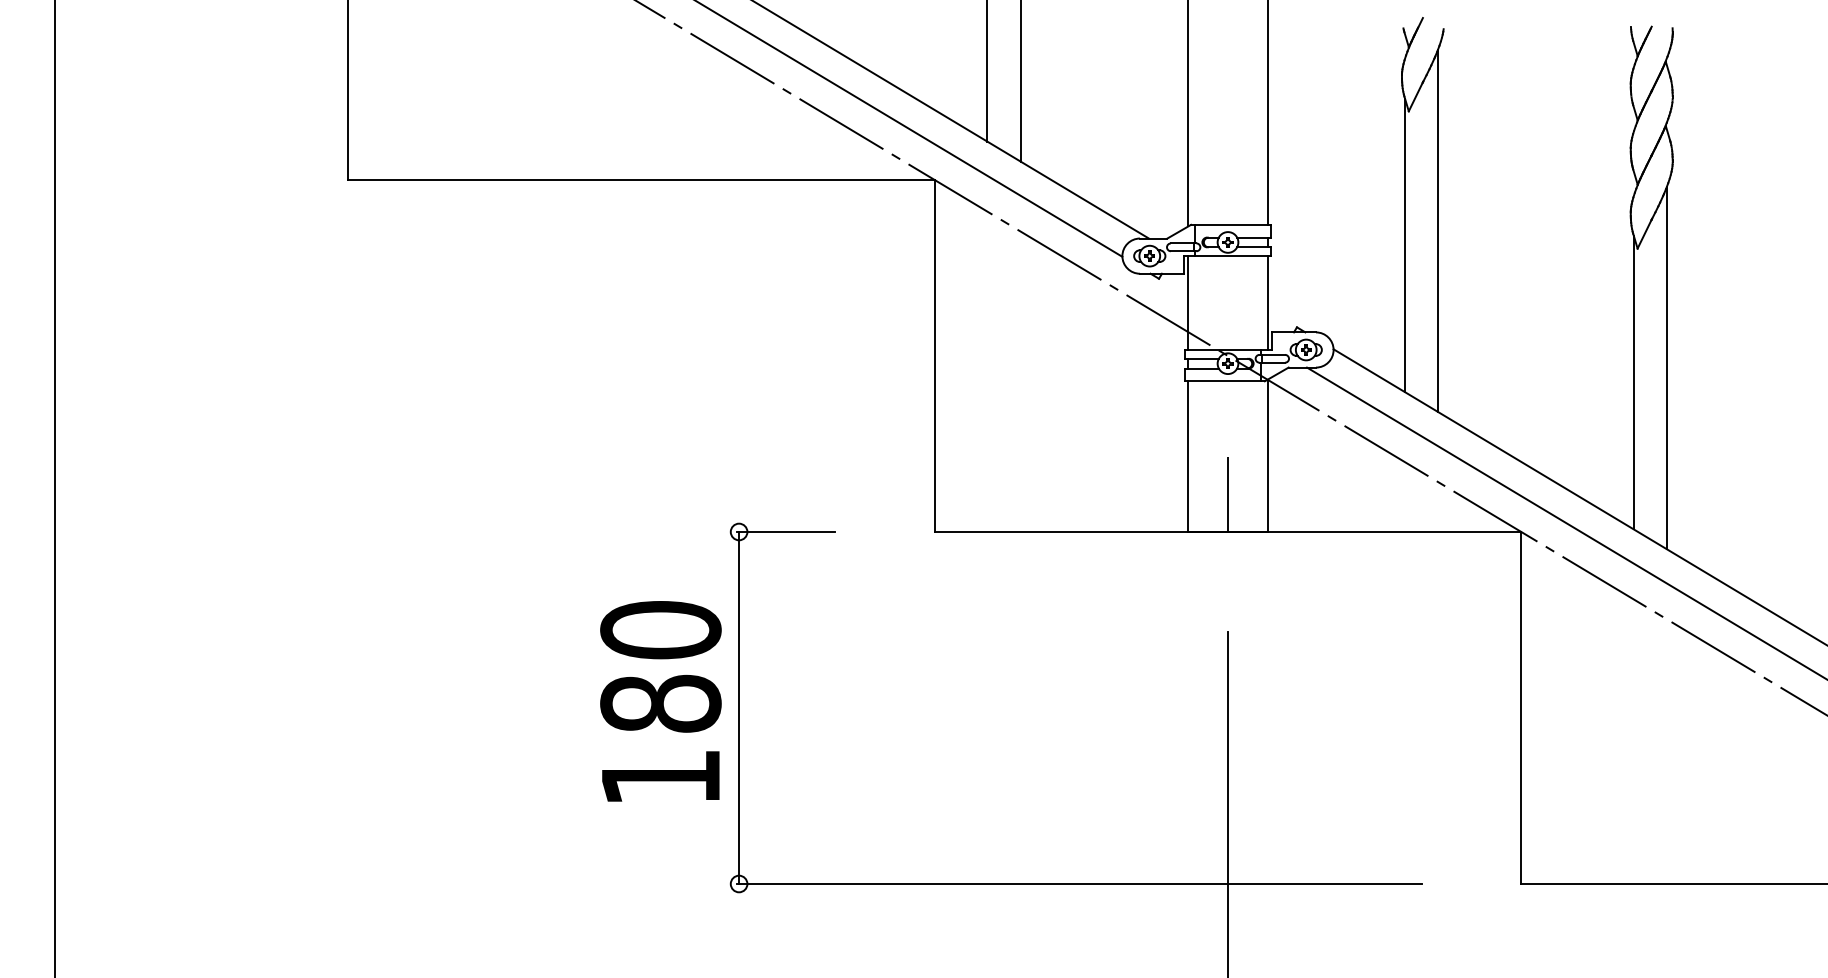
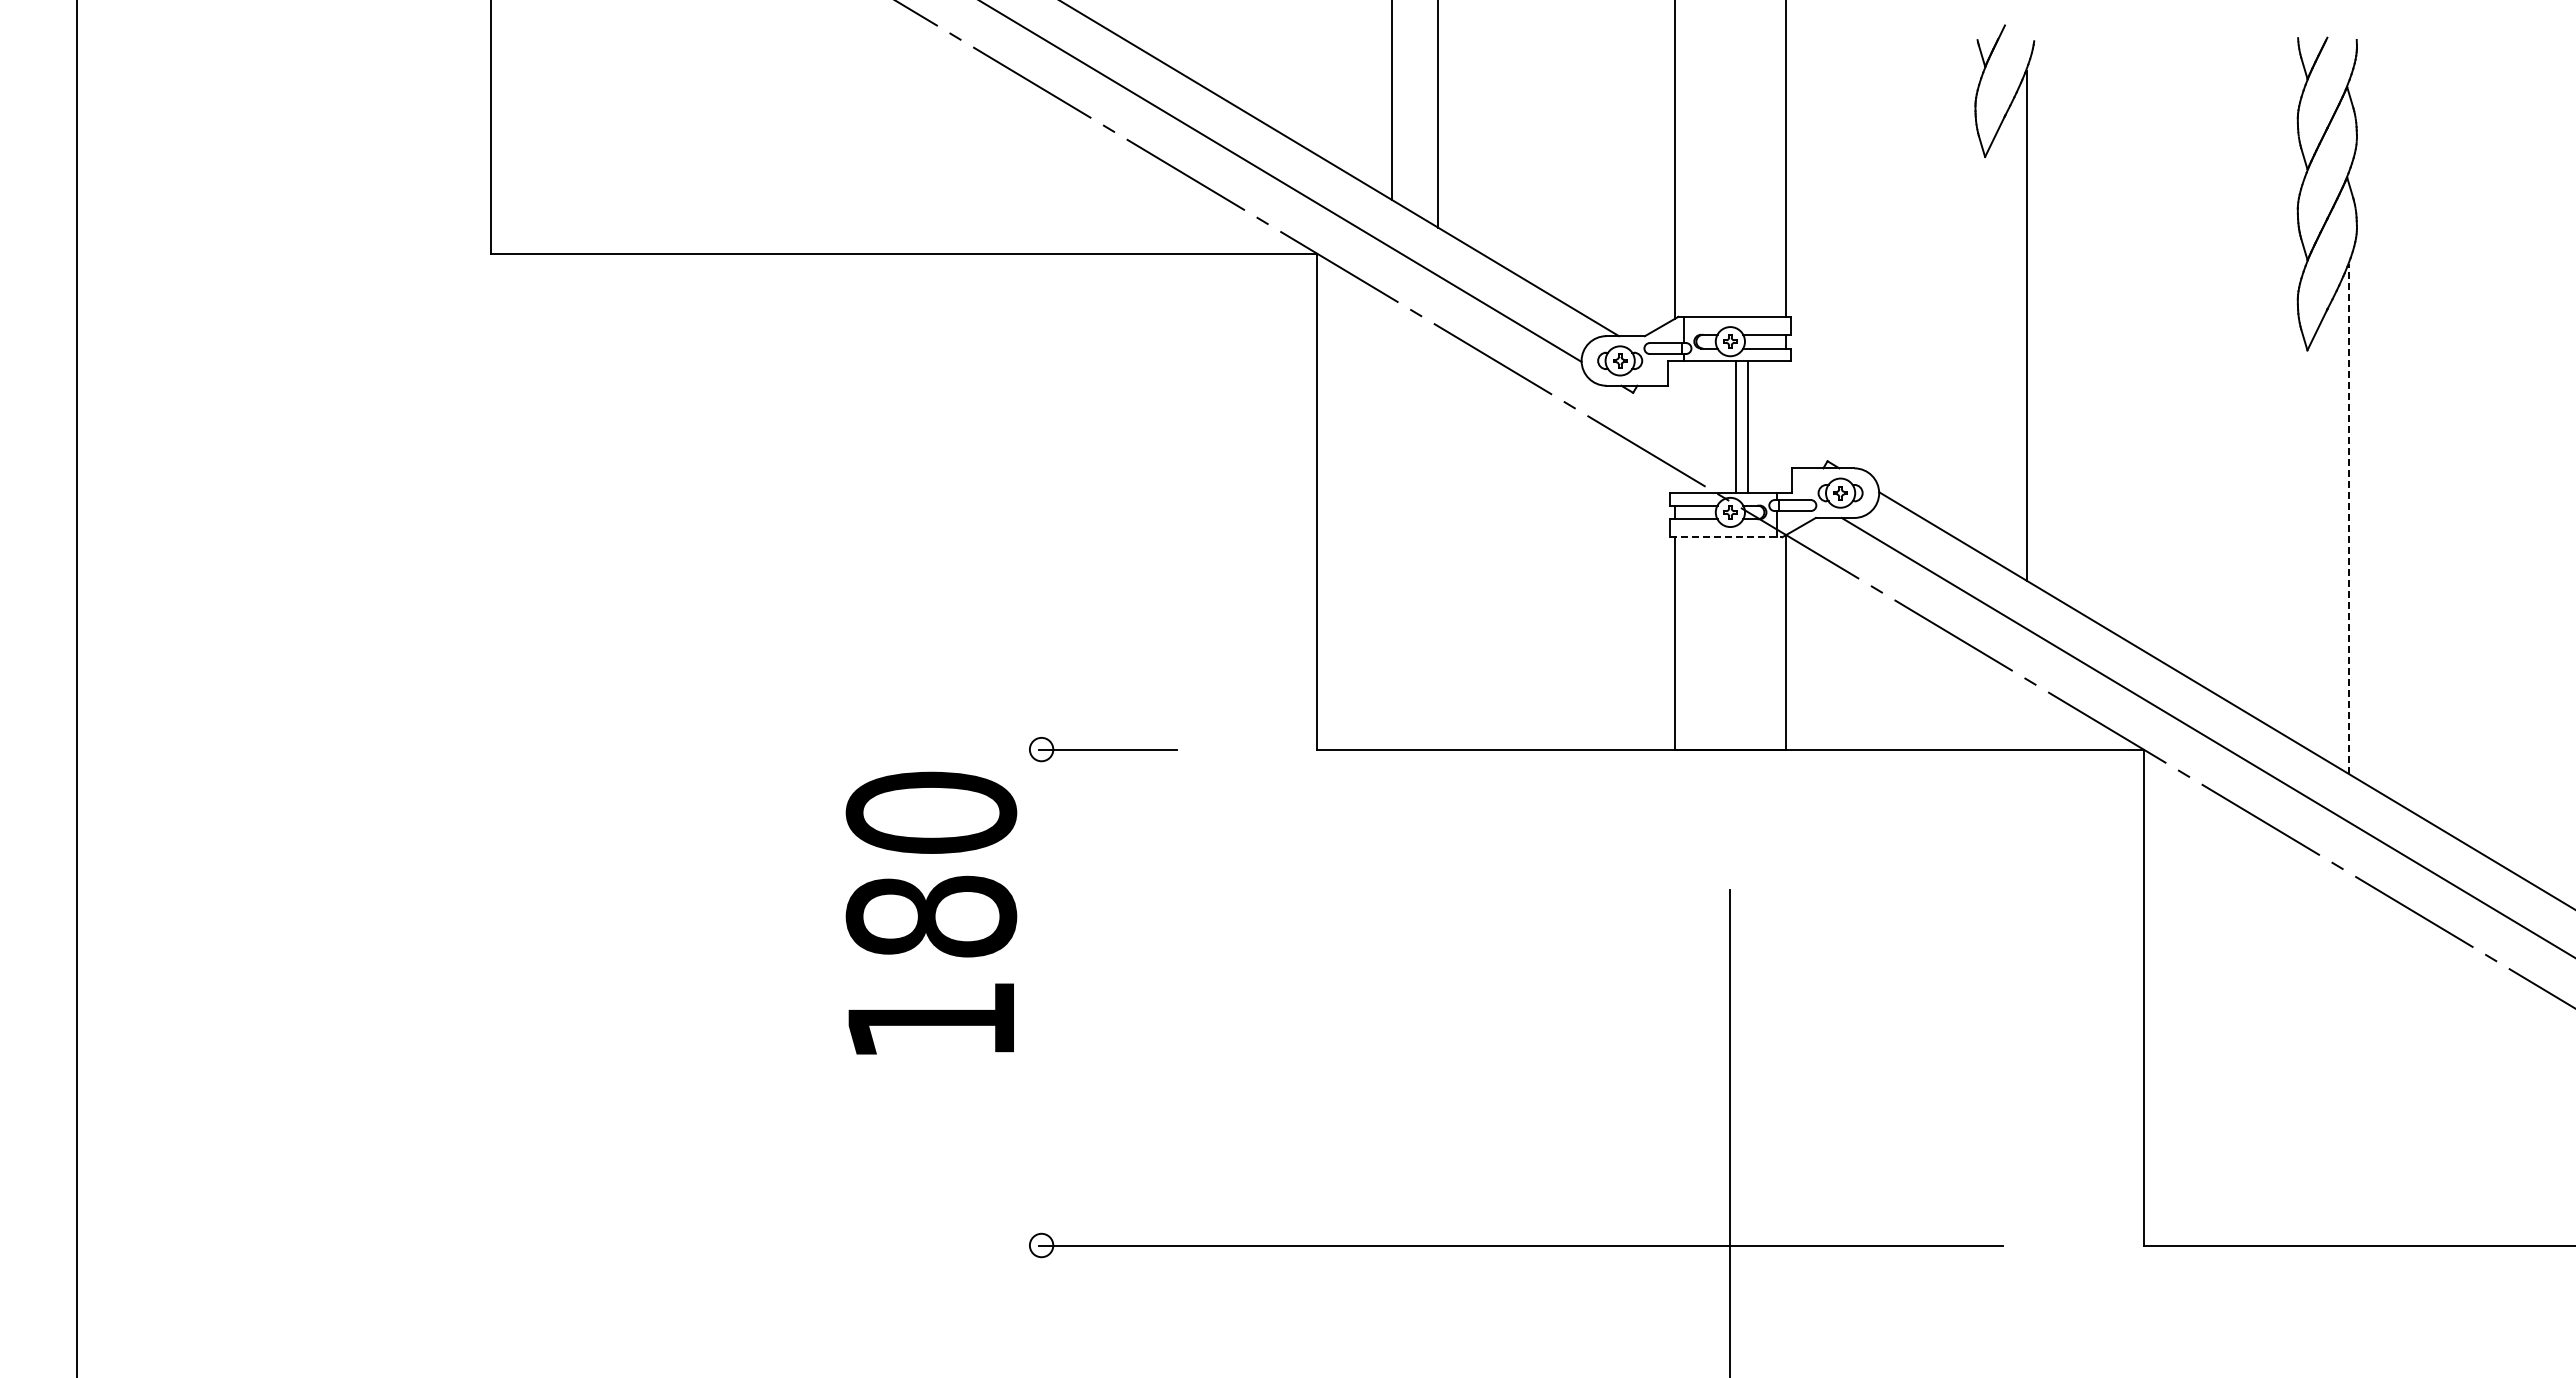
line: (1404, 245) -> (1979, 345), removed
line: (1188, 302) -> (1747, 426), moved
line: (1267, 302) -> (1736, 426), moved
line: (1666, 368) -> (2348, 519), solid -> dashed
line: (1225, 381) -> (1726, 537), solid -> dashed
line: (1634, 382) -> (2302, 538), removed
line: (1228, 494) -> (1730, 696), removed
text: (660, 700) -> (931, 912), moved
line: (739, 707) -> (1041, 997), removed

